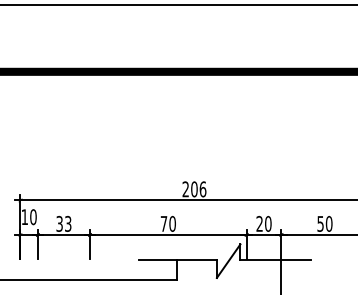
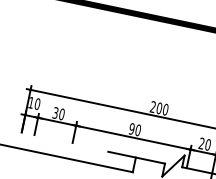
text: (202, 188) -> (165, 109), 206 -> 200
text: (67, 223) -> (61, 113), 33 -> 30
text: (163, 223) -> (131, 128), 70 -> 90

